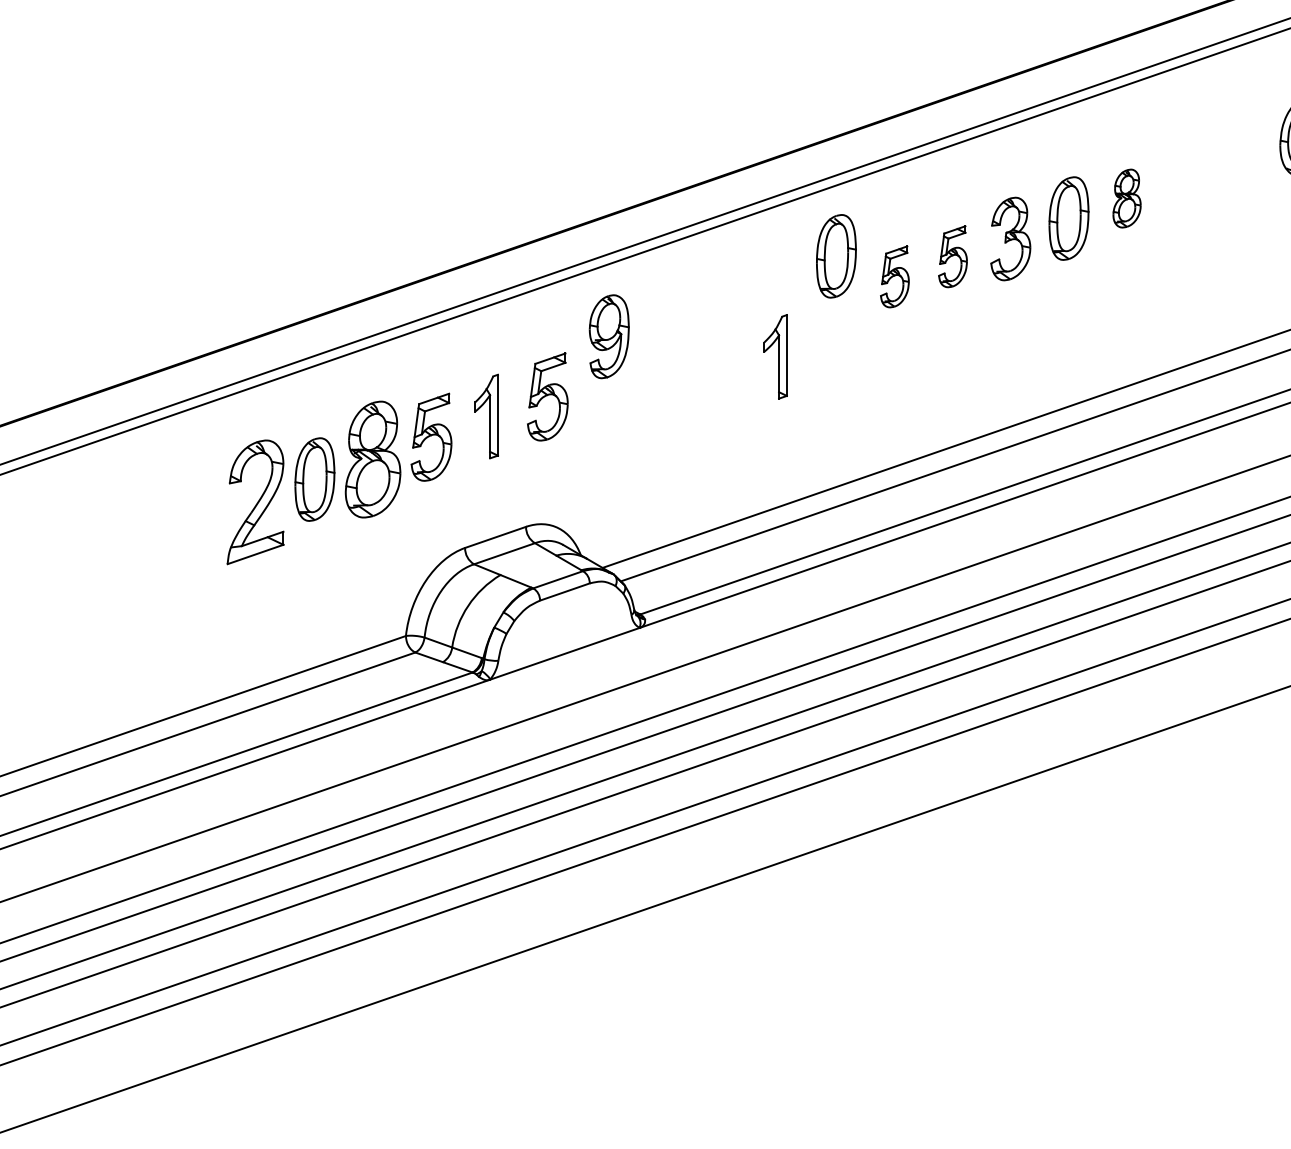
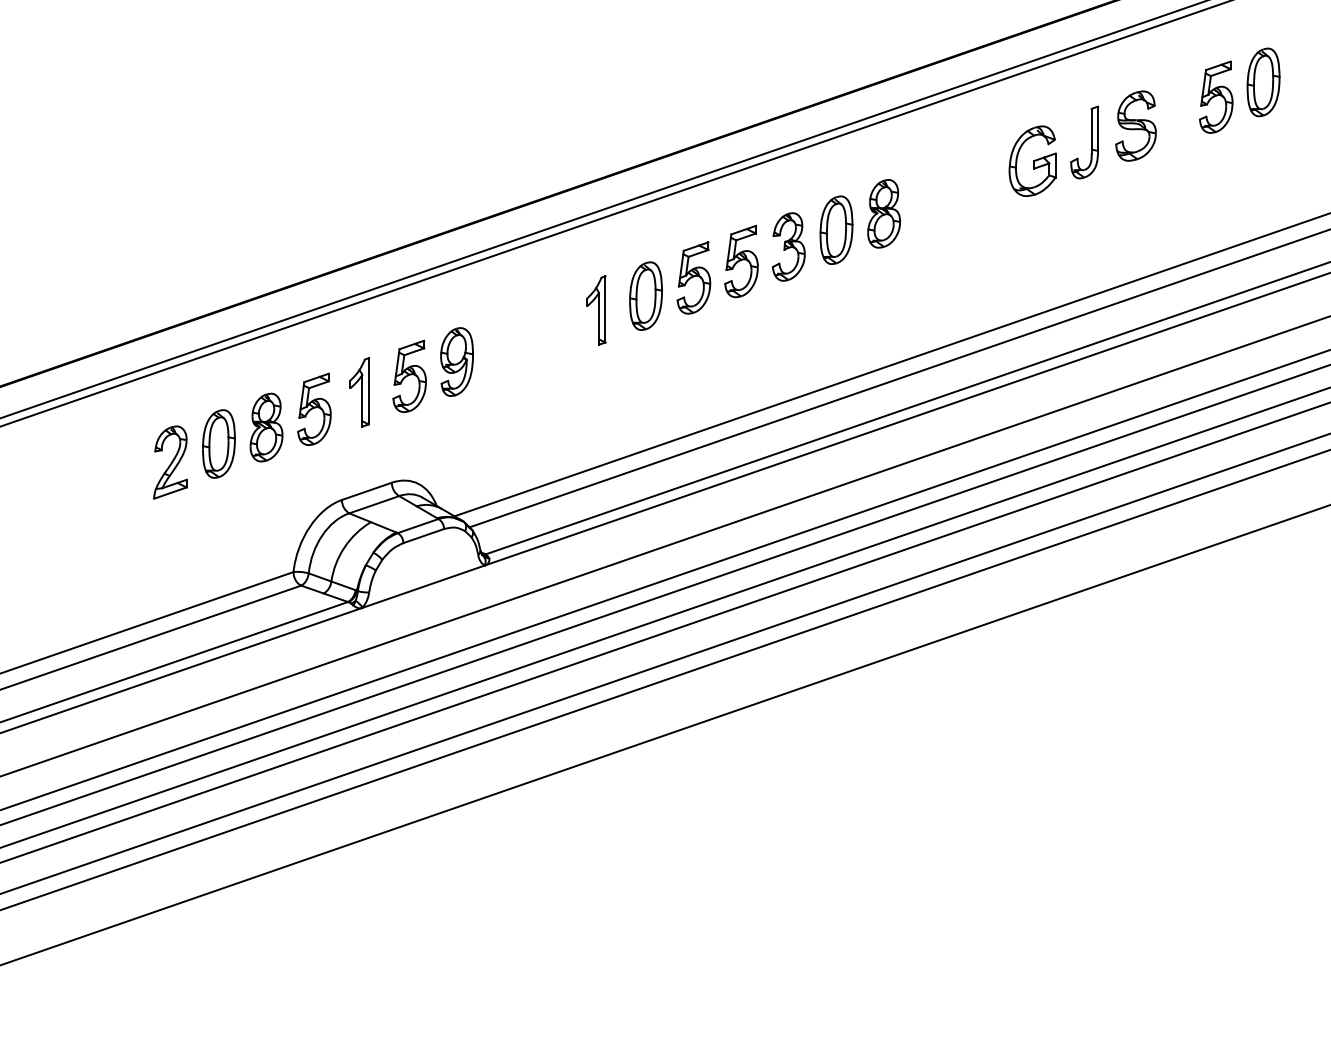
part: (1126, 198) -> (883, 213), size x1.43
part: (835, 255) -> (645, 295), moved
part: (952, 256) -> (741, 261), size x1.43
part: (894, 276) -> (693, 277), size x1.43
part: (608, 336) -> (456, 361), moved
part: (775, 356) -> (596, 310), moved
part: (372, 459) -> (266, 427), size x0.71
part: (255, 502) -> (170, 462), size x0.71

